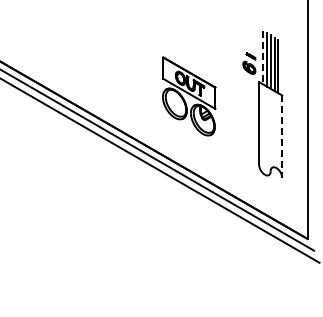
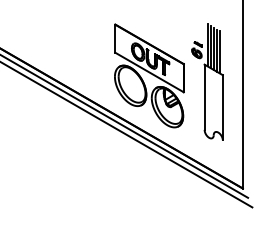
line: (262, 57) -> (207, 45), dashed -> solid
part: (188, 96) -> (148, 76), size x1.67
line: (282, 137) -> (223, 108), dashed -> solid

